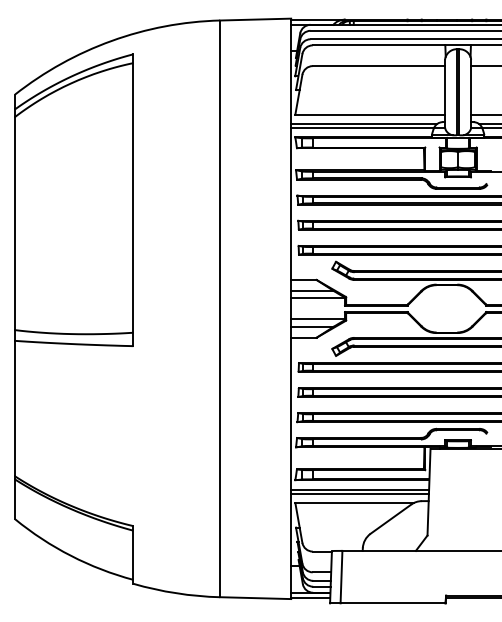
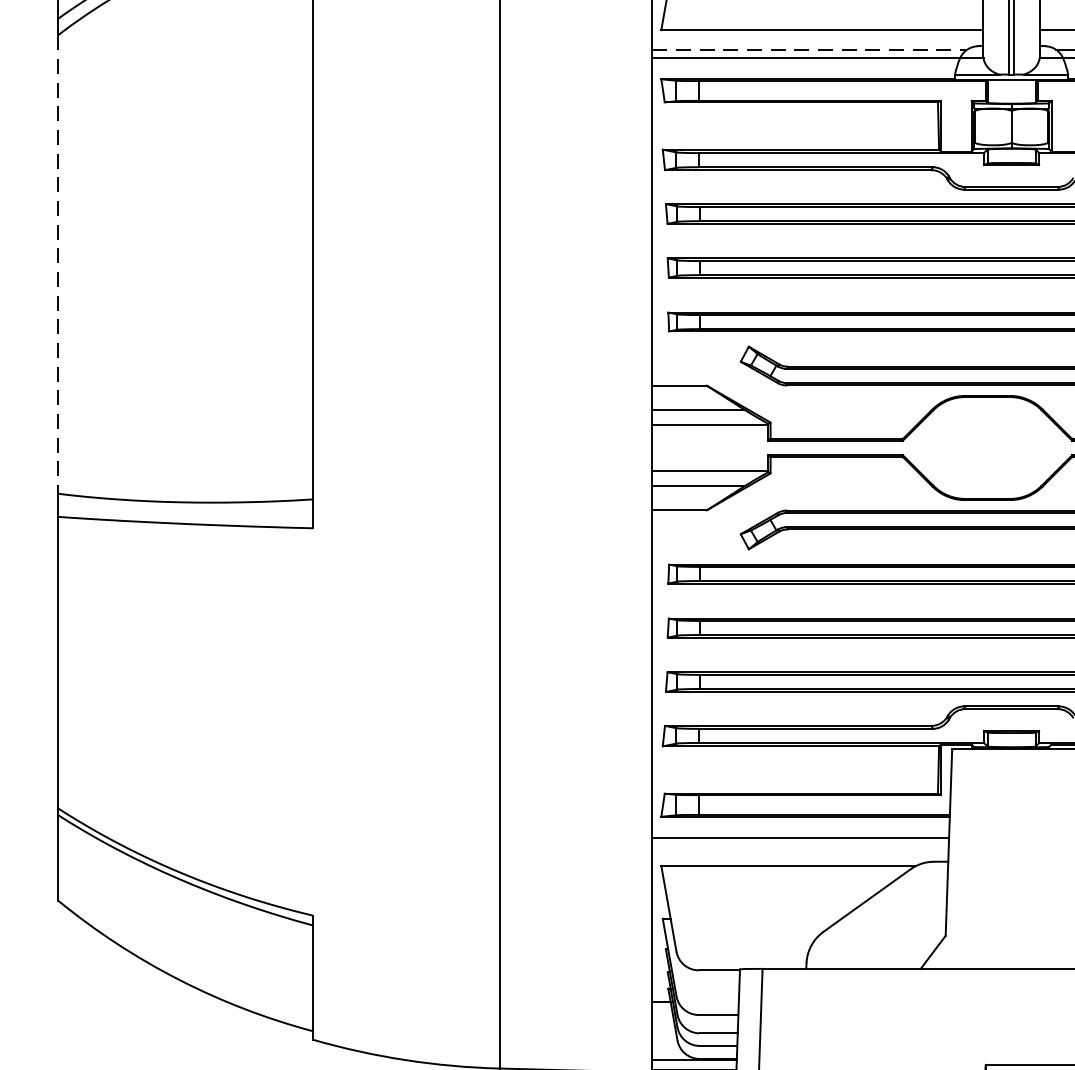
line: (364, 123) -> (810, 49), solid -> dashed
line: (15, 223) -> (59, 264), solid -> dashed
line: (359, 493) -> (799, 845), removed

